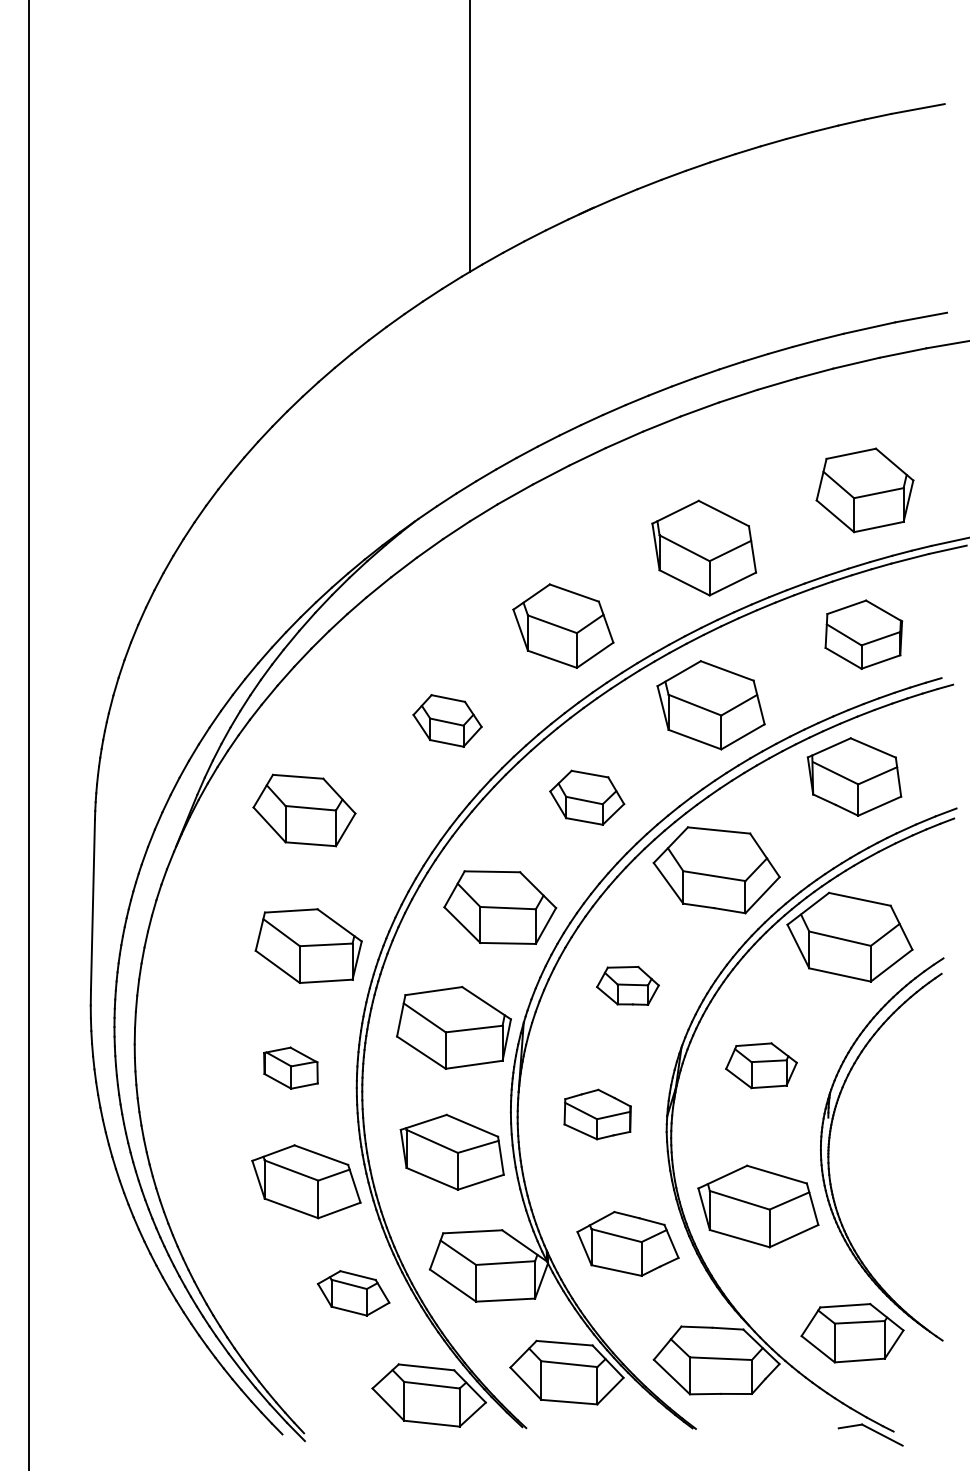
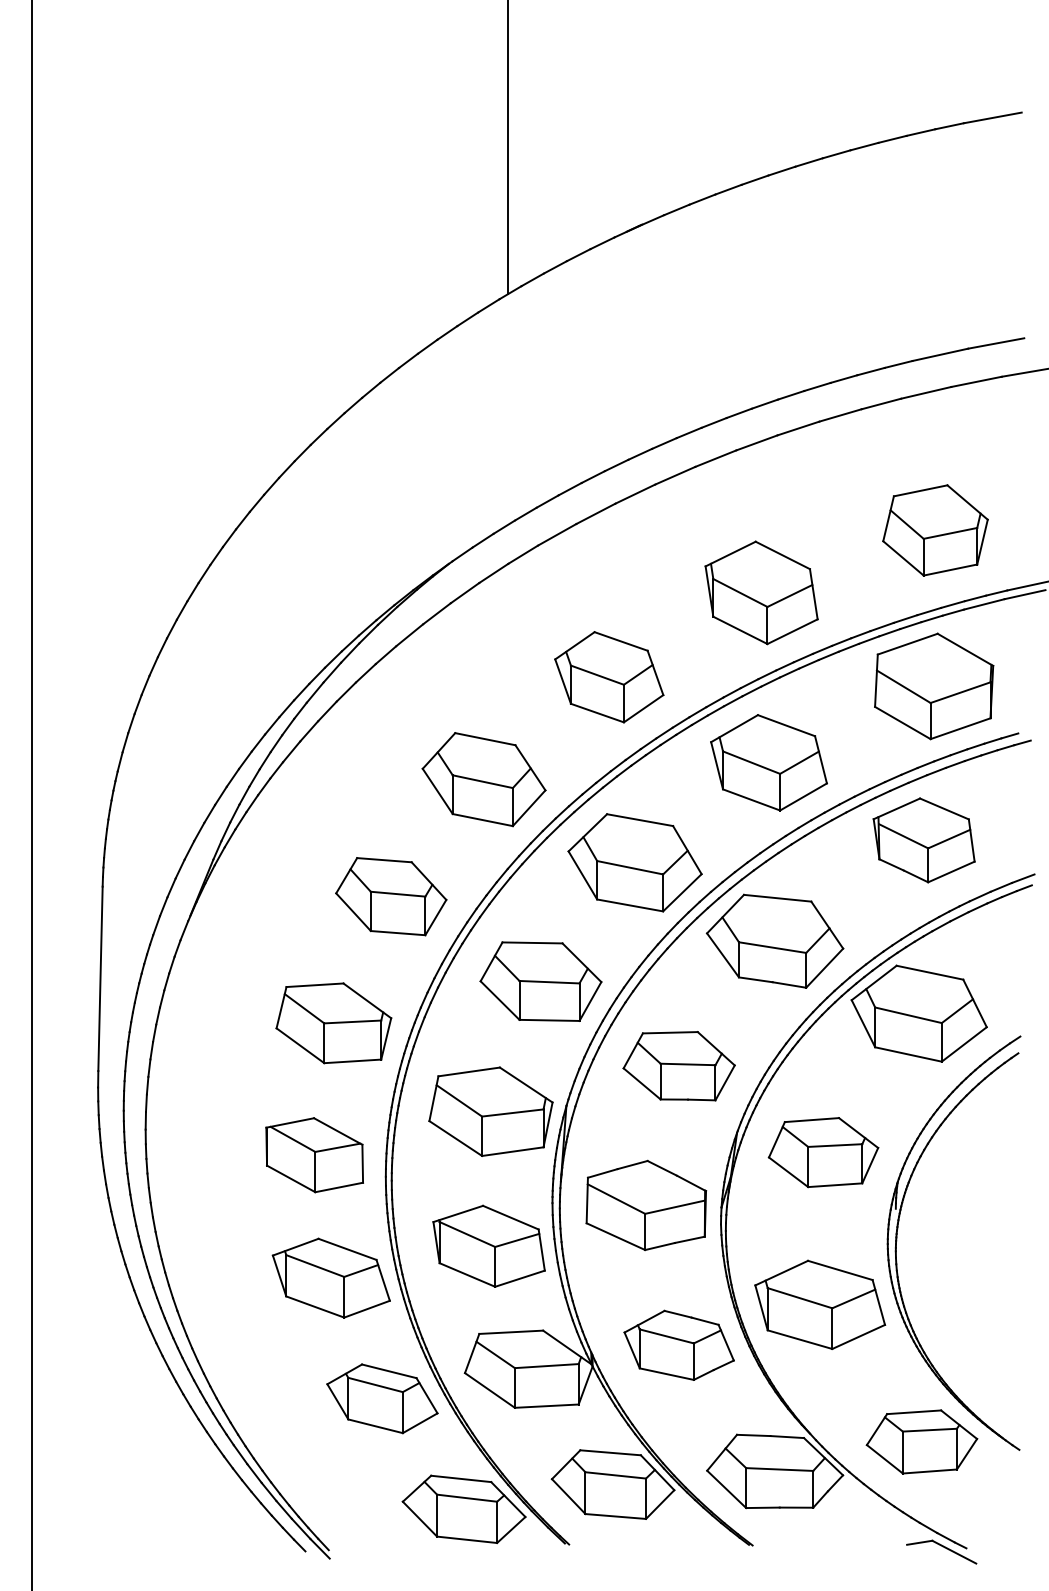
part: (864, 634) -> (934, 686), size x1.43
part: (447, 720) -> (483, 779), size x1.67
part: (586, 797) -> (634, 862), size x1.67
part: (304, 810) -> (391, 896), moved
part: (627, 986) -> (678, 1066), size x1.67
part: (761, 1065) -> (823, 1152), size x1.43
part: (290, 1068) -> (314, 1155), size x1.67
part: (597, 1114) -> (646, 1205), size x1.67
part: (353, 1293) -> (382, 1398), size x1.43

